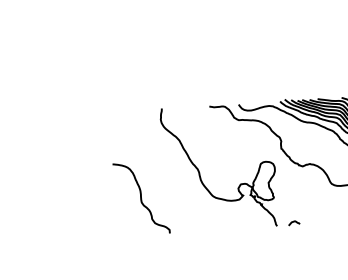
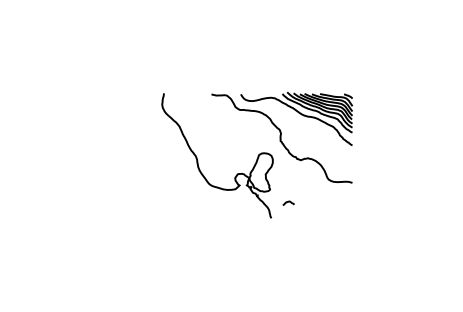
curve: (141, 198) -> (137, 181), removed
curve: (293, 222) -> (288, 202), moved

